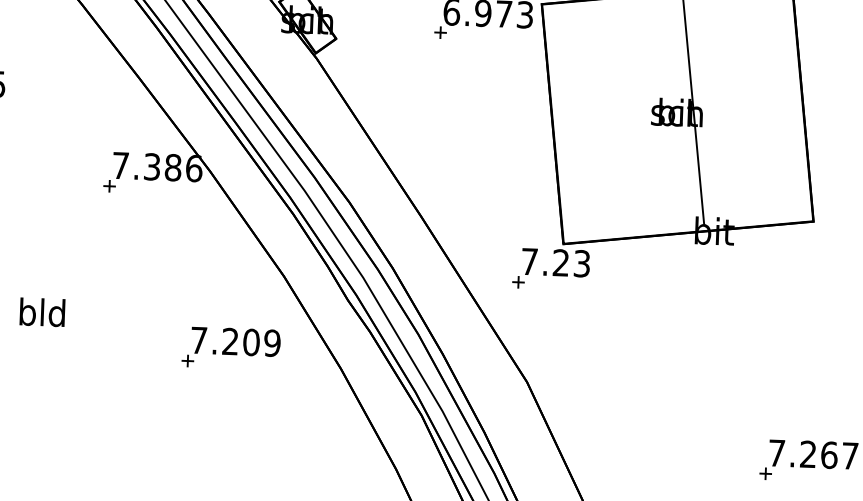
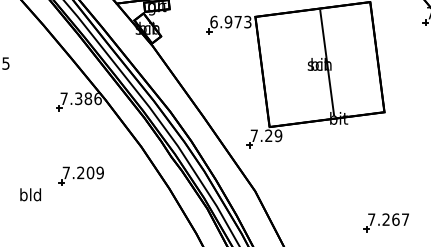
text: (582, 263) -> (278, 135), 7.23 -> 7.29
text: (42, 311) -> (30, 194), moved
part: (229, 347) -> (80, 175), moved

